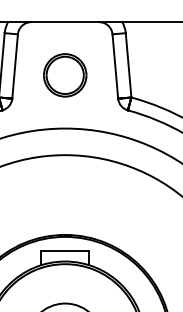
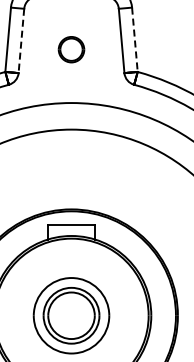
line: (128, 66) -> (134, 40), solid -> dashed
line: (15, 67) -> (21, 41), solid -> dashed
part: (65, 75) -> (71, 49), size x0.6

